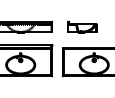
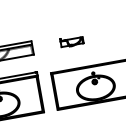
part: (82, 26) -> (71, 40), size x0.6

